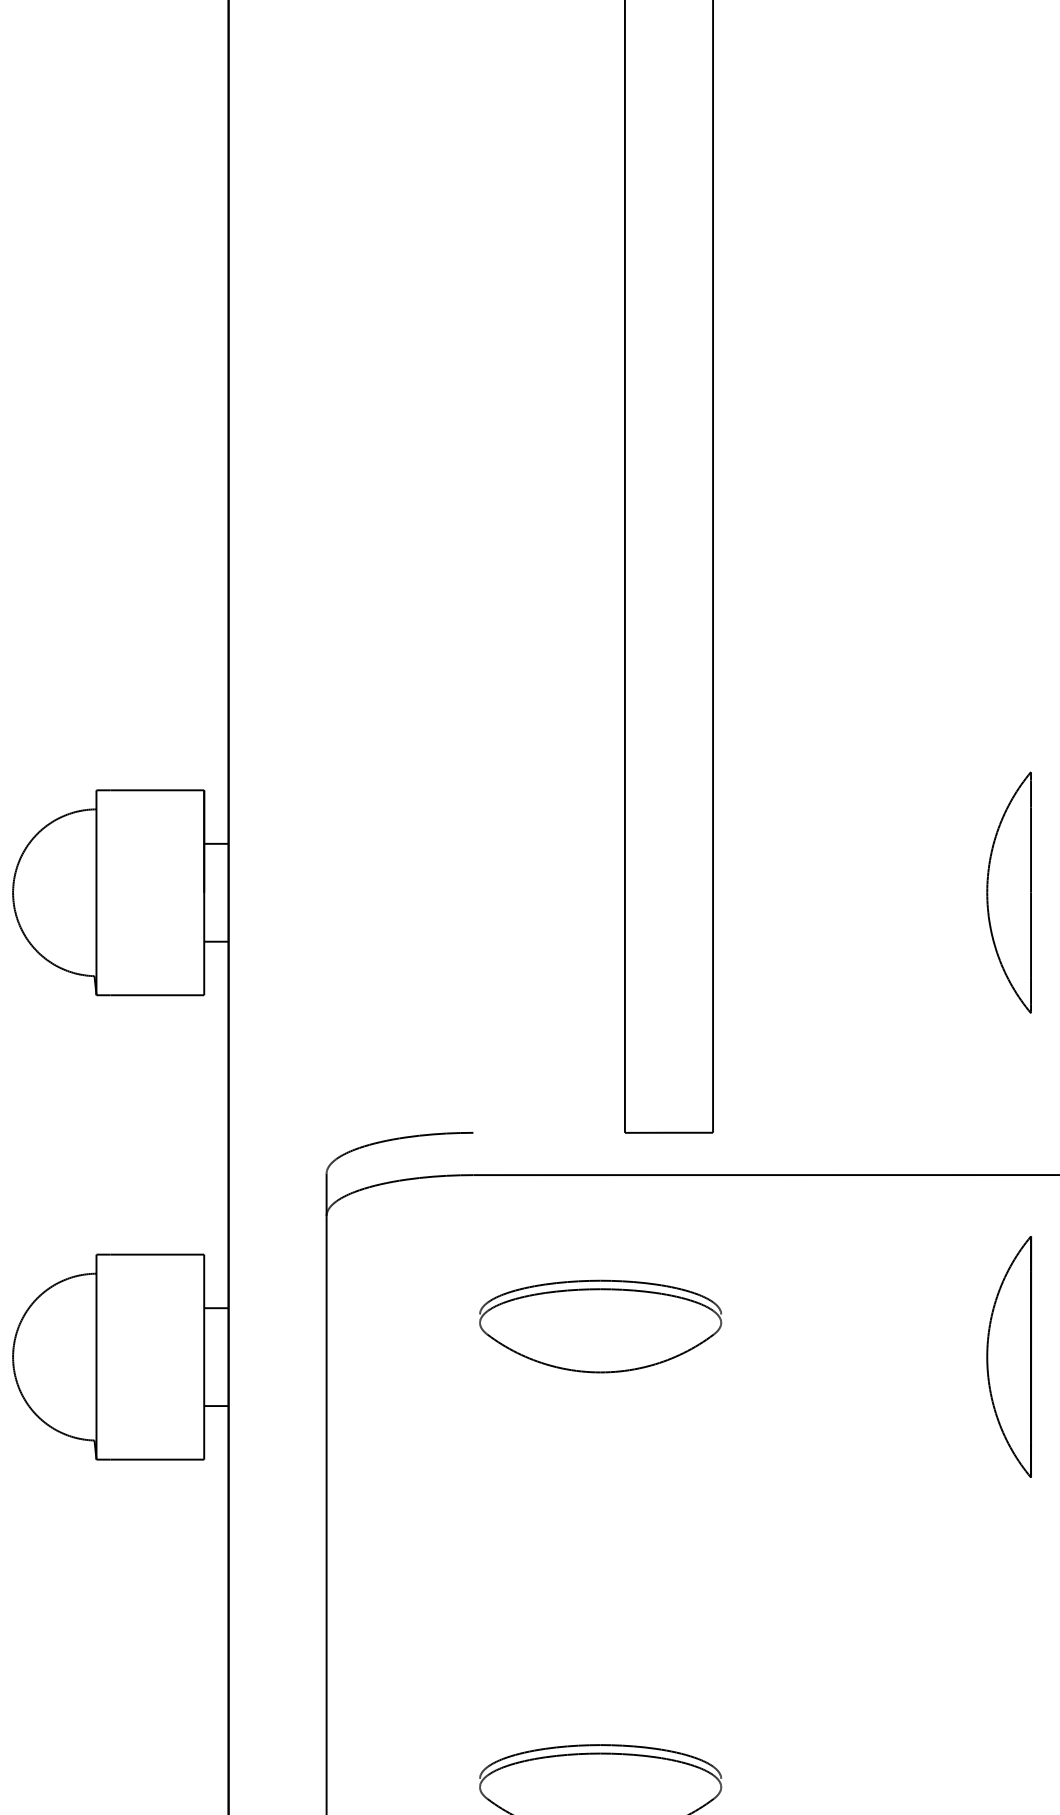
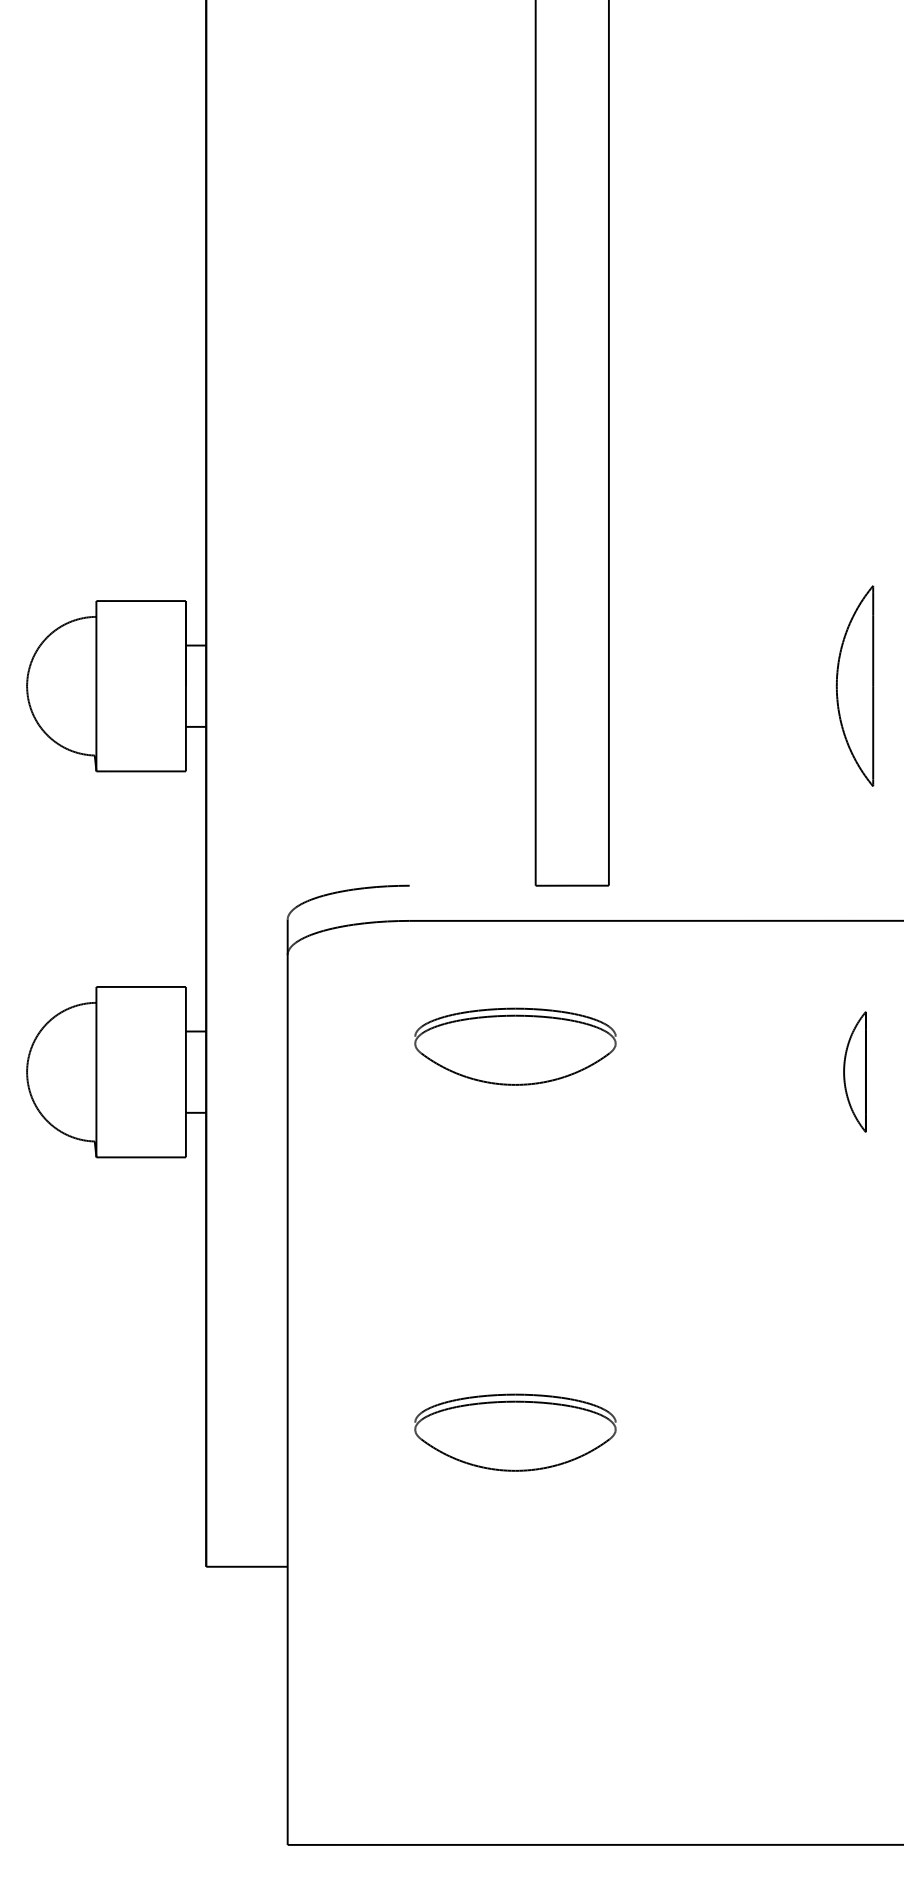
part: (1008, 1356) -> (854, 1071), size x0.6

